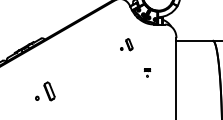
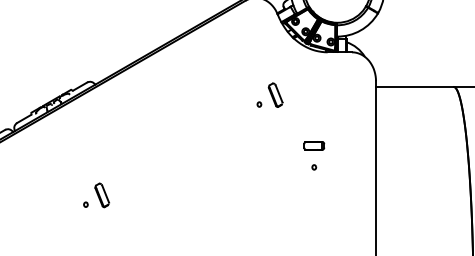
part: (147, 72) -> (314, 154), size x1.67
part: (45, 91) -> (96, 195), size x0.62

